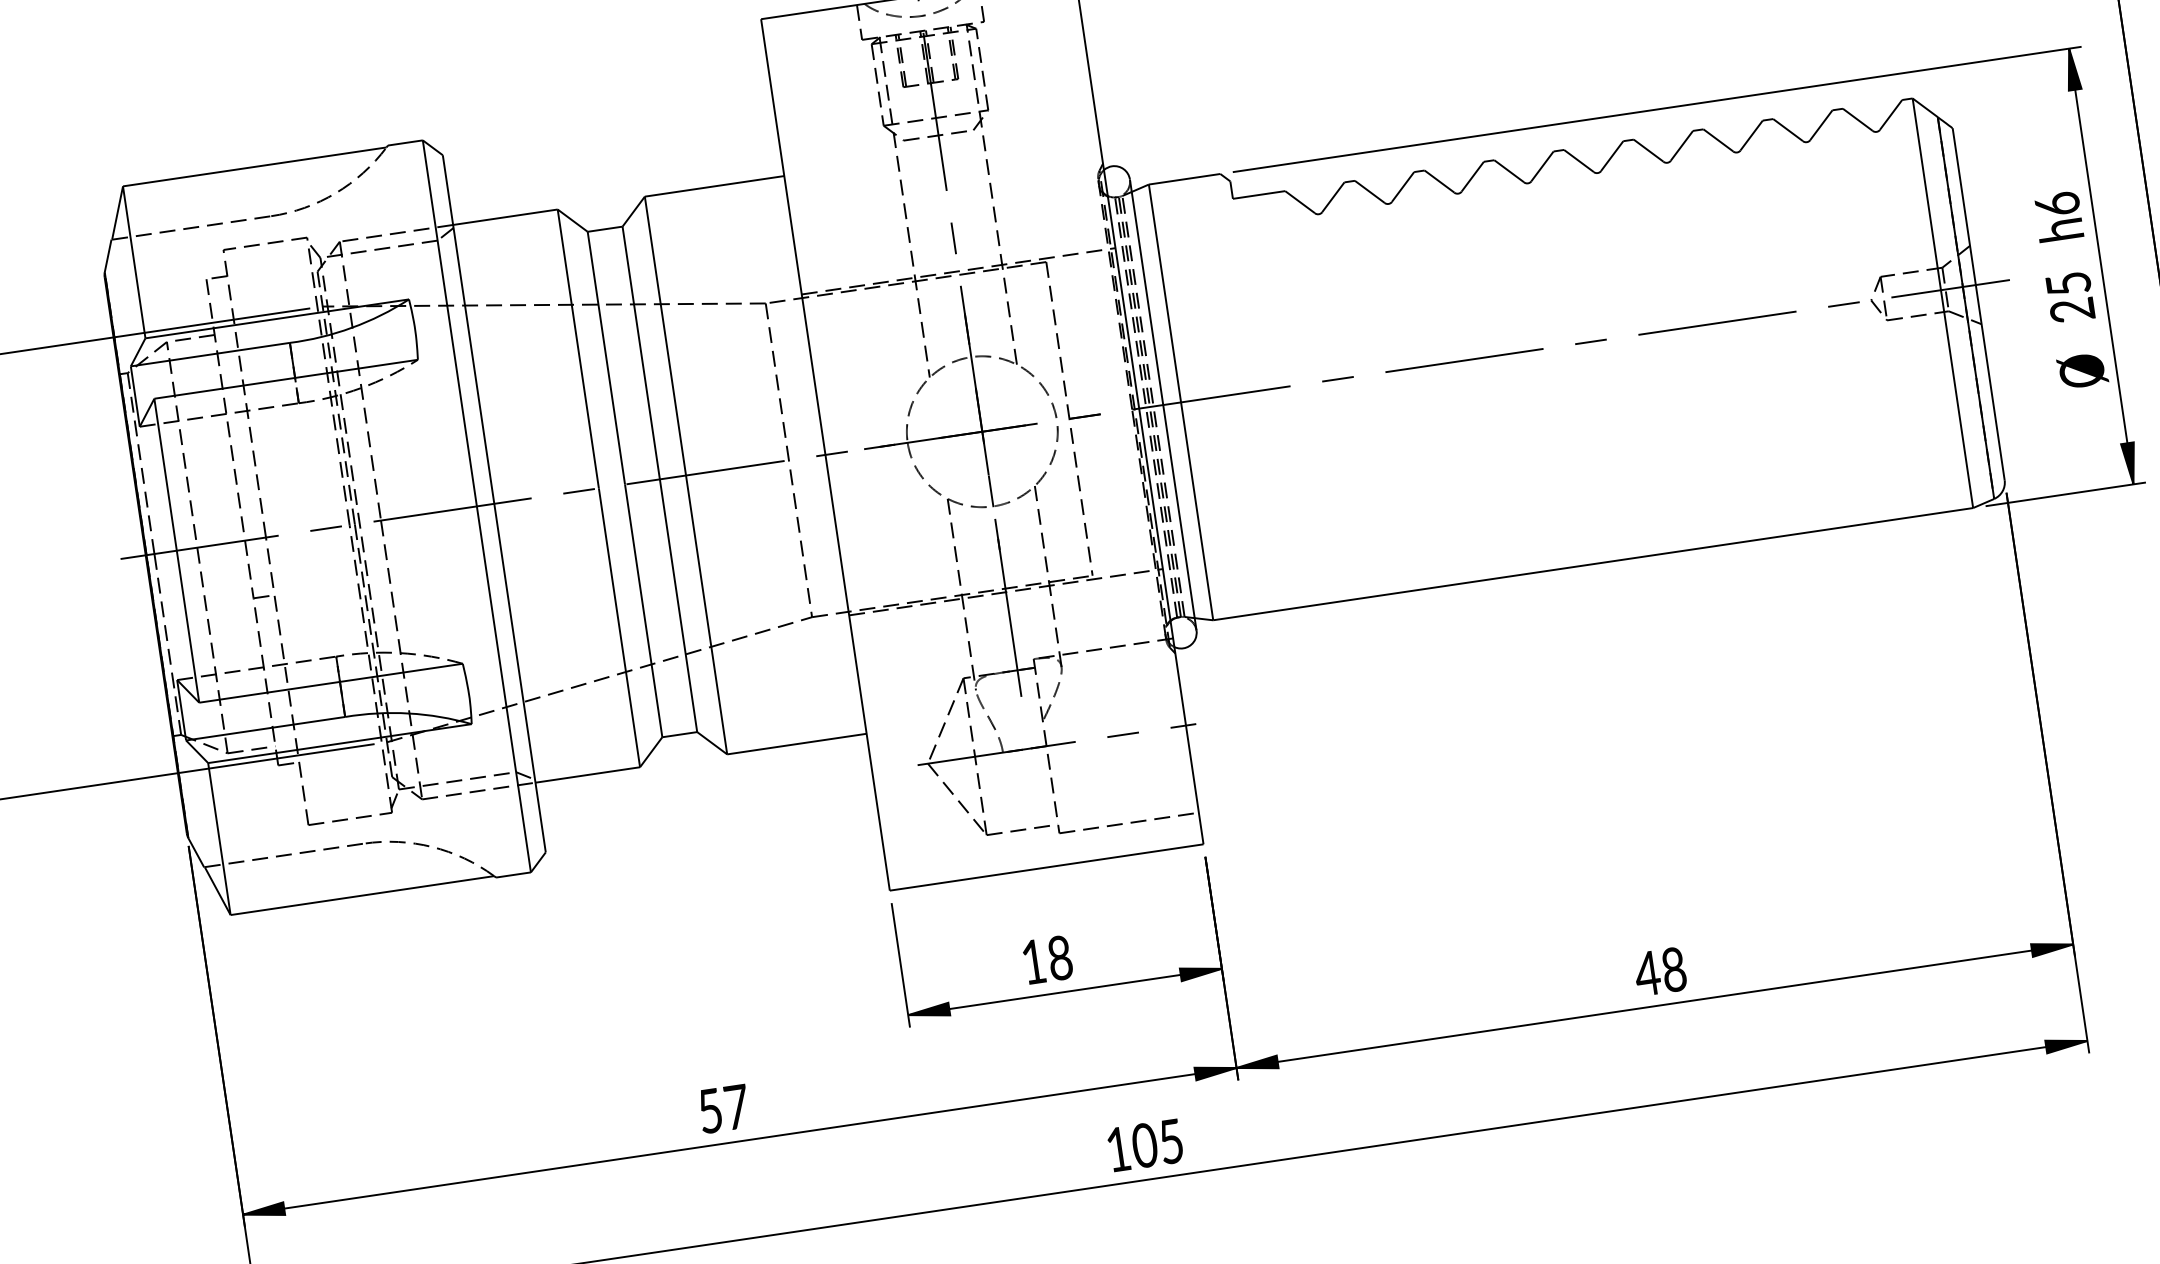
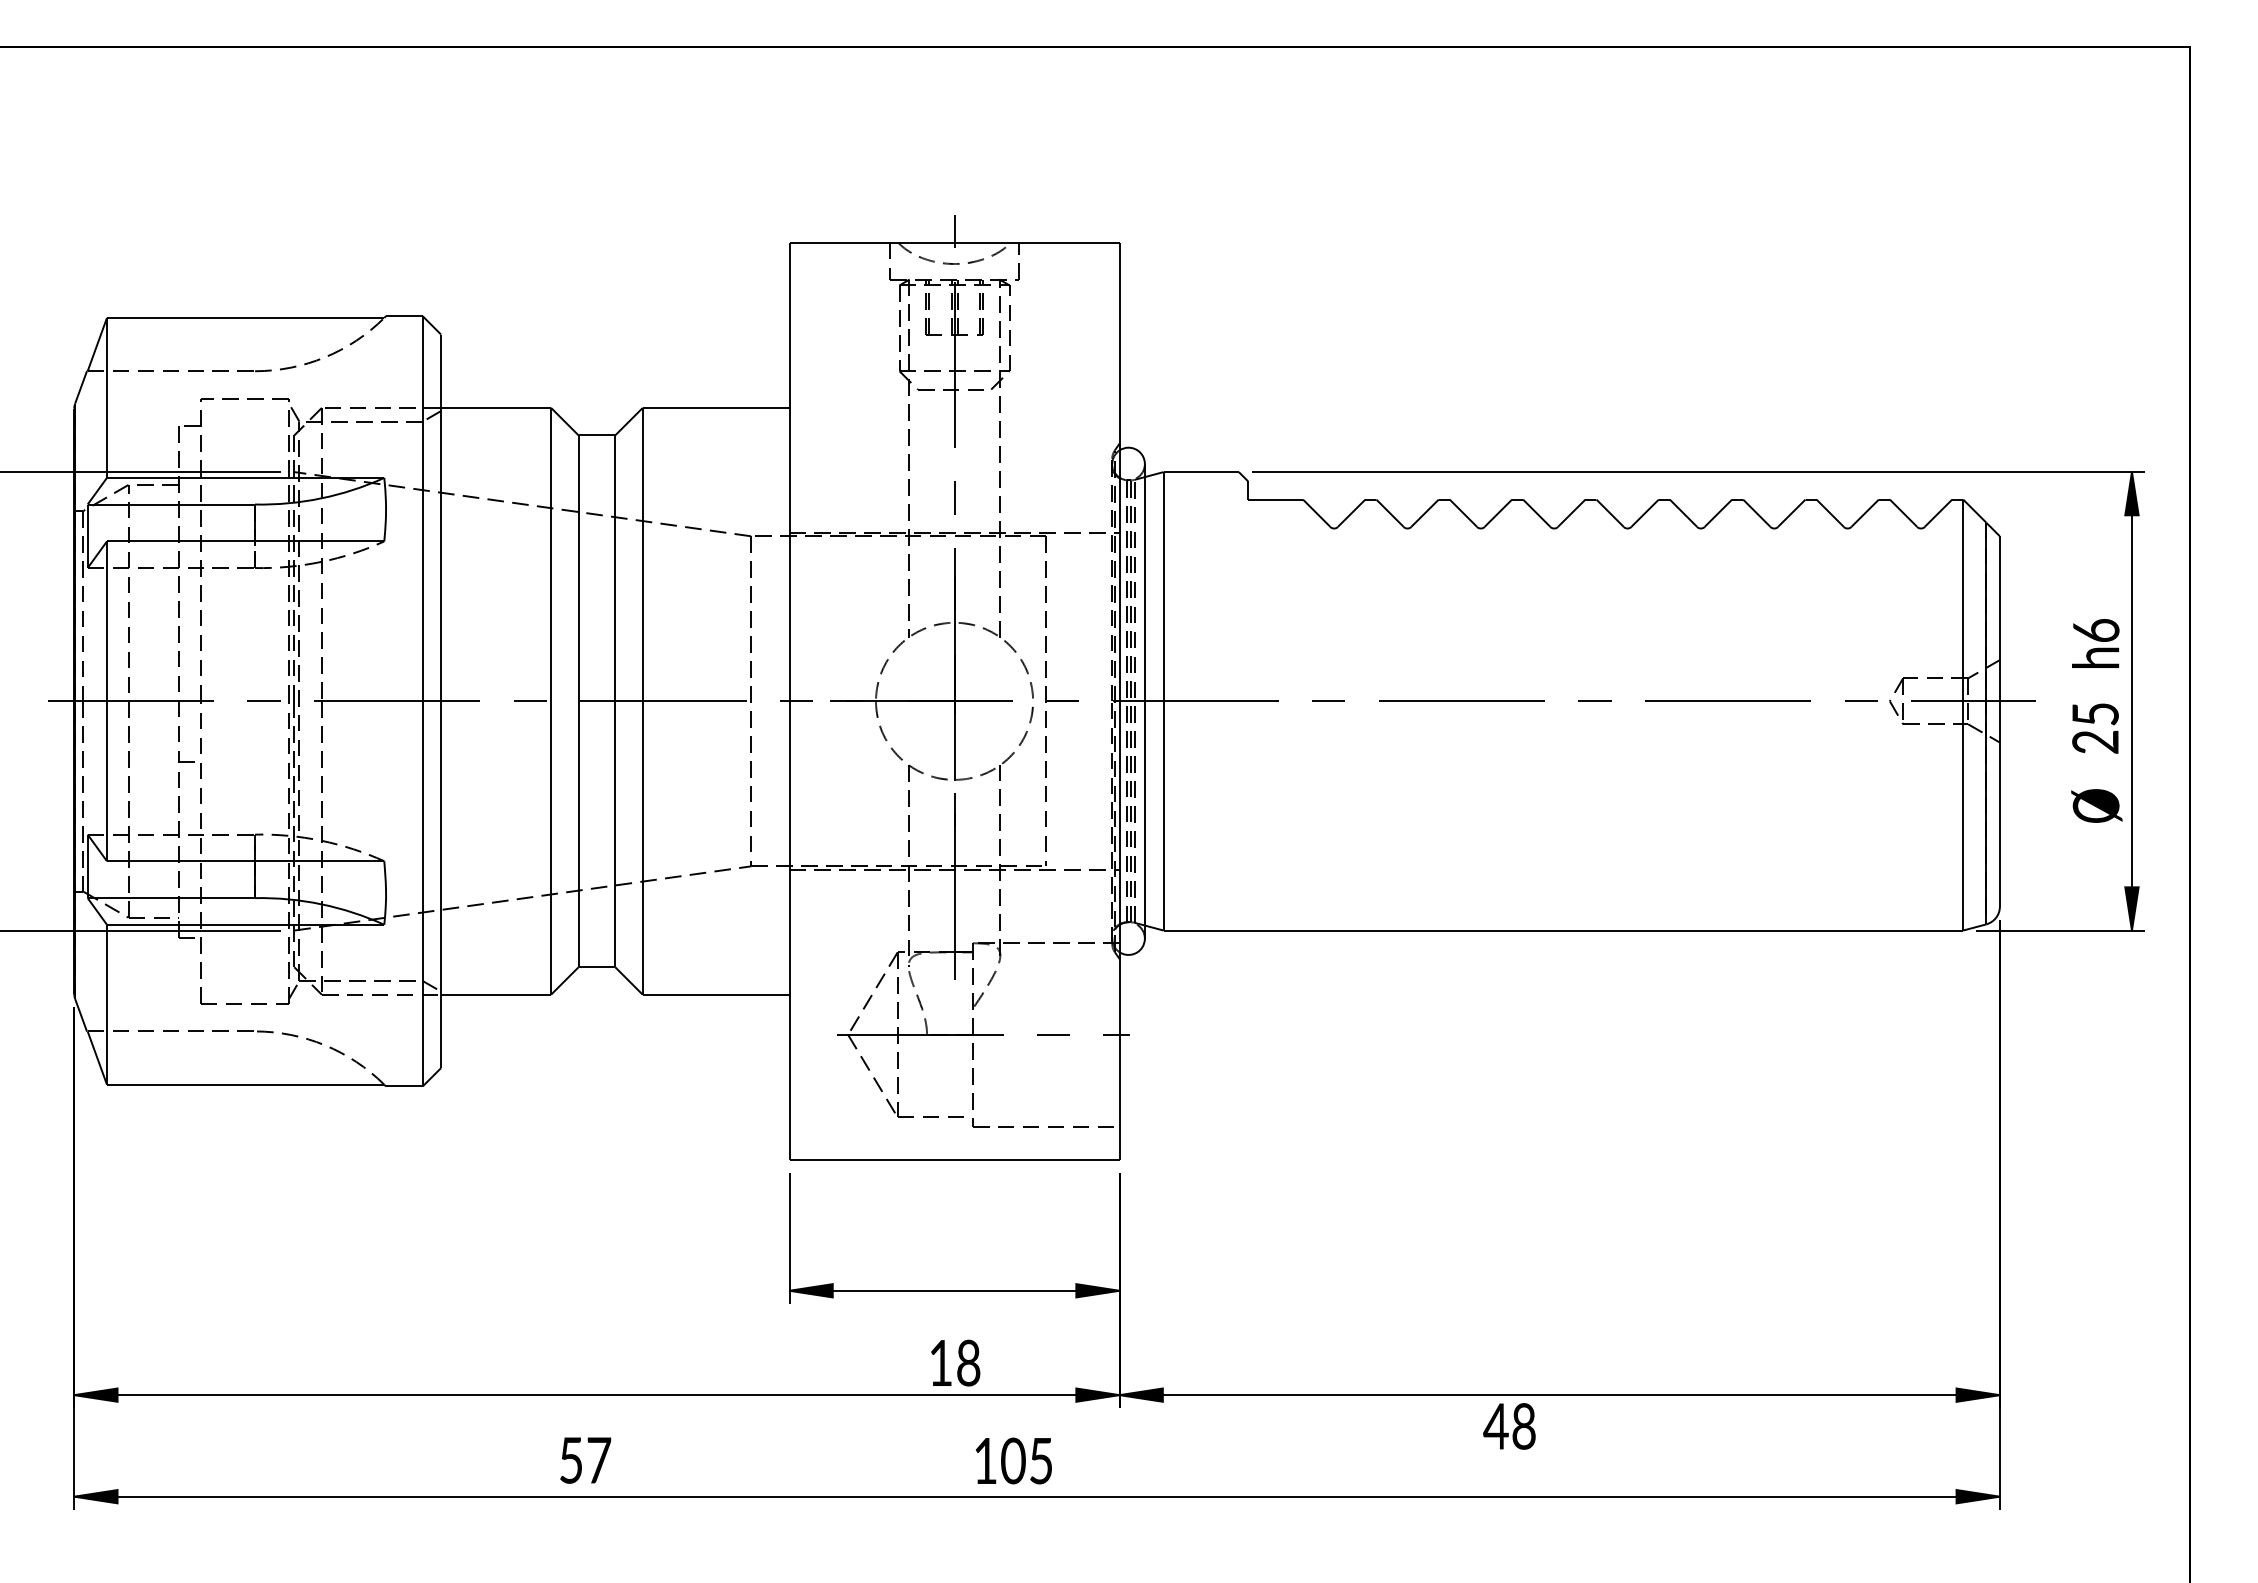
text: (1047, 959) -> (955, 1362), moved
text: (1660, 971) -> (1509, 1426), moved
text: (723, 1109) -> (585, 1460), moved

